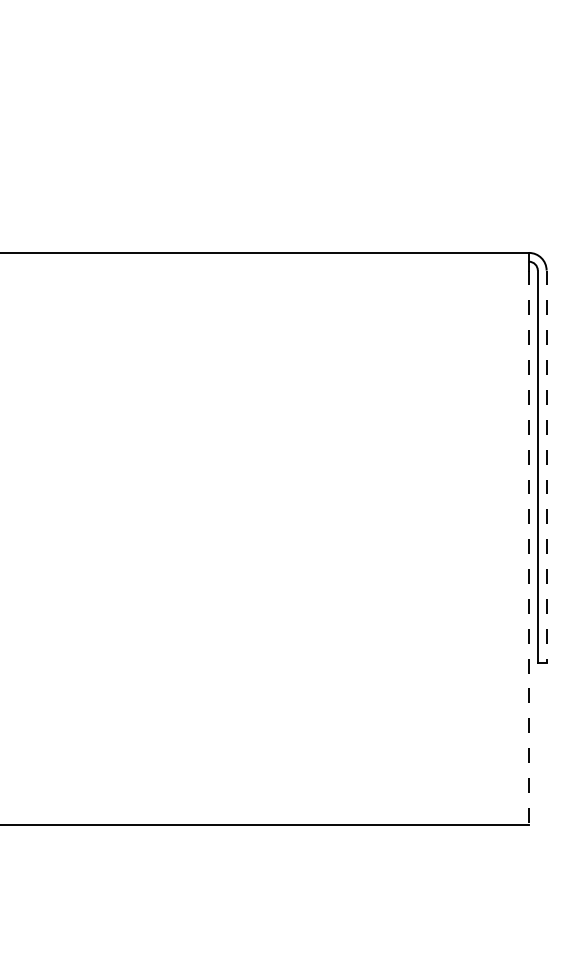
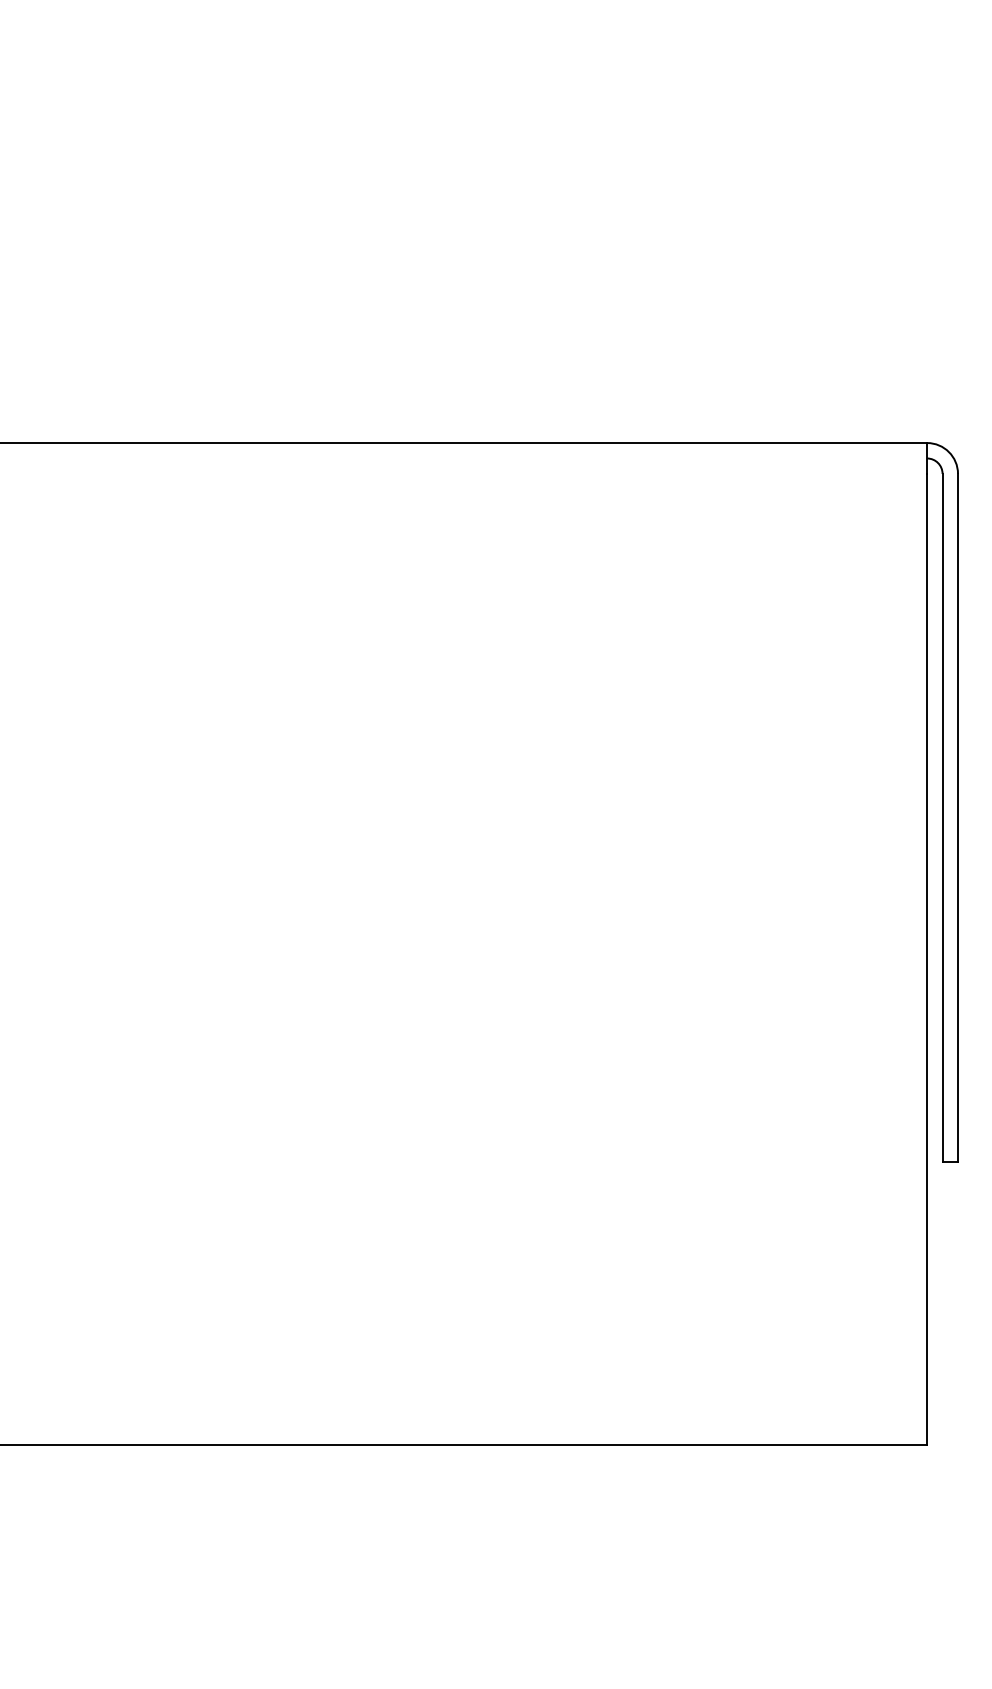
line: (546, 467) -> (957, 819), dashed -> solid
line: (529, 548) -> (927, 961), dashed -> solid

